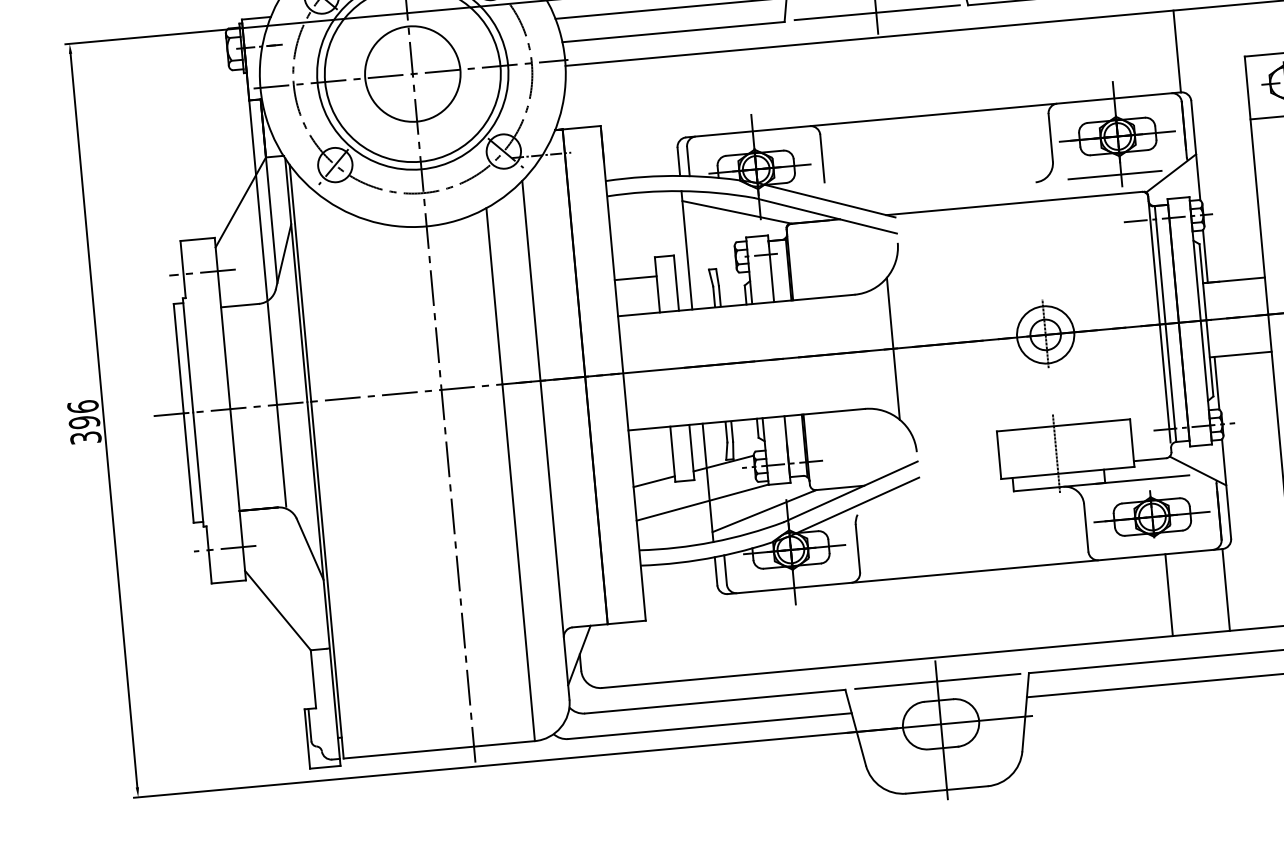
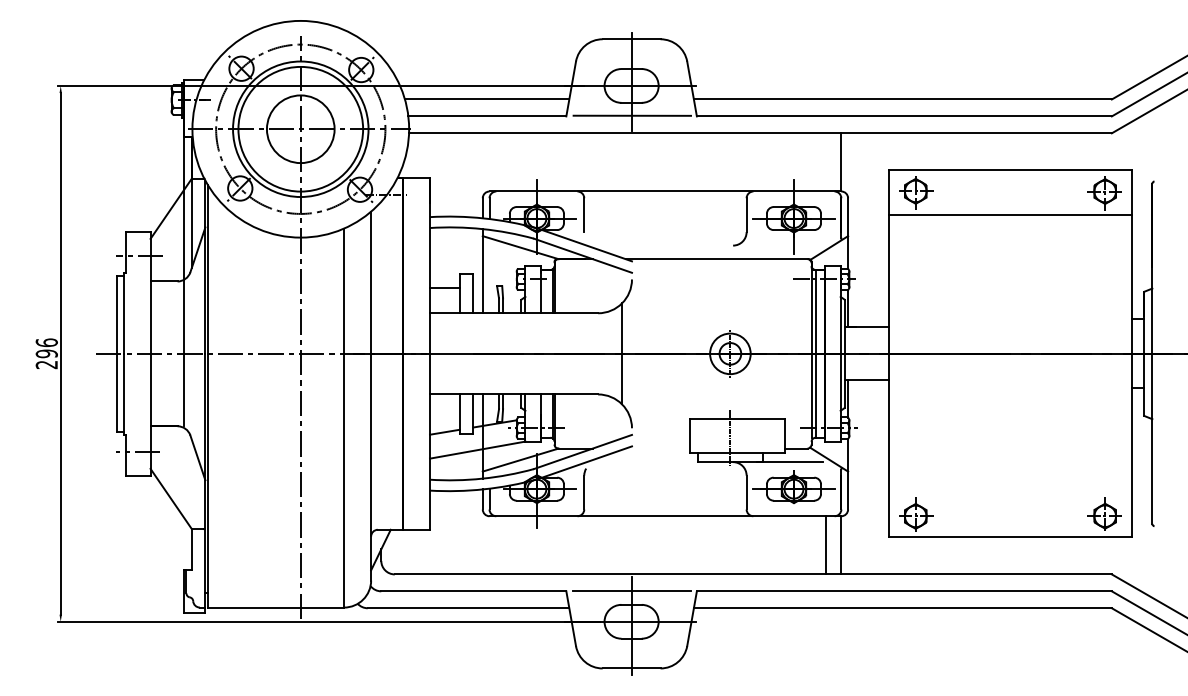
line: (1114, 174) -> (789, 245), removed
text: (85, 437) -> (46, 364), 396 -> 296
line: (1168, 595) -> (825, 545), moved

